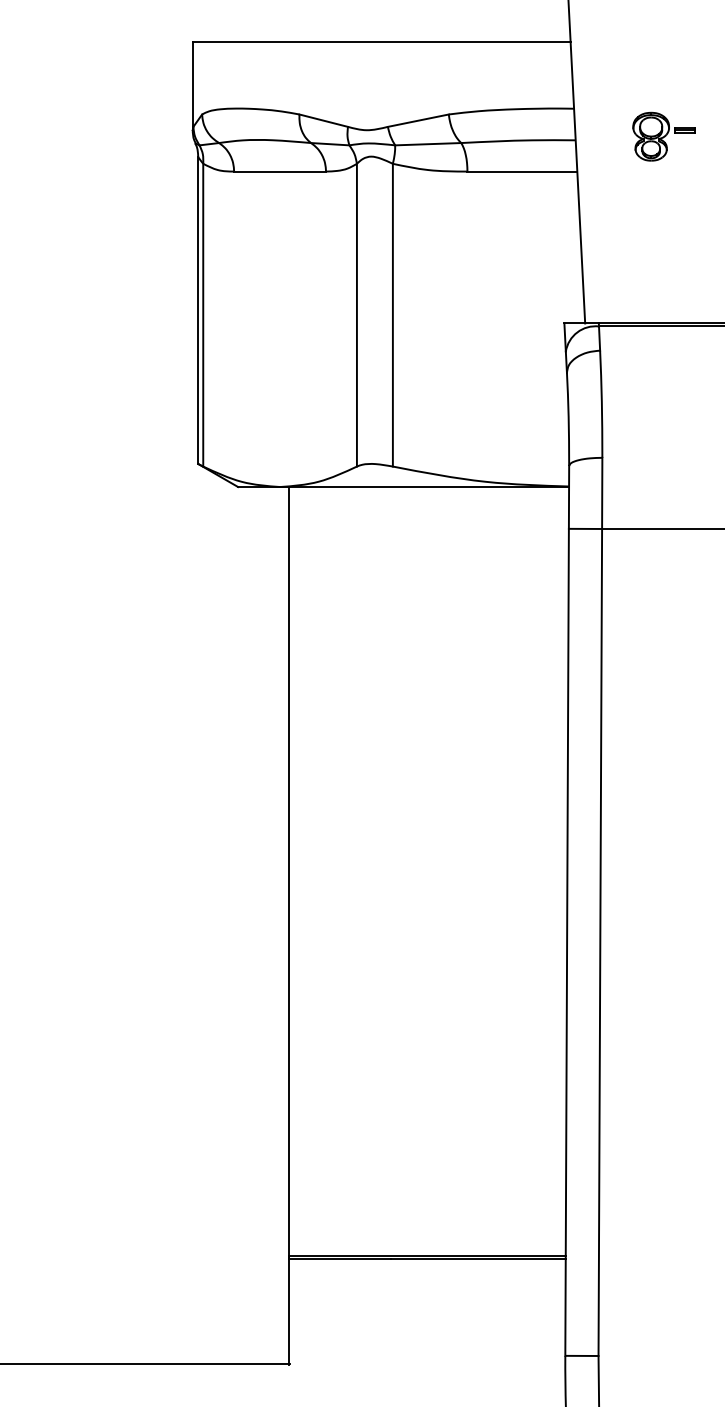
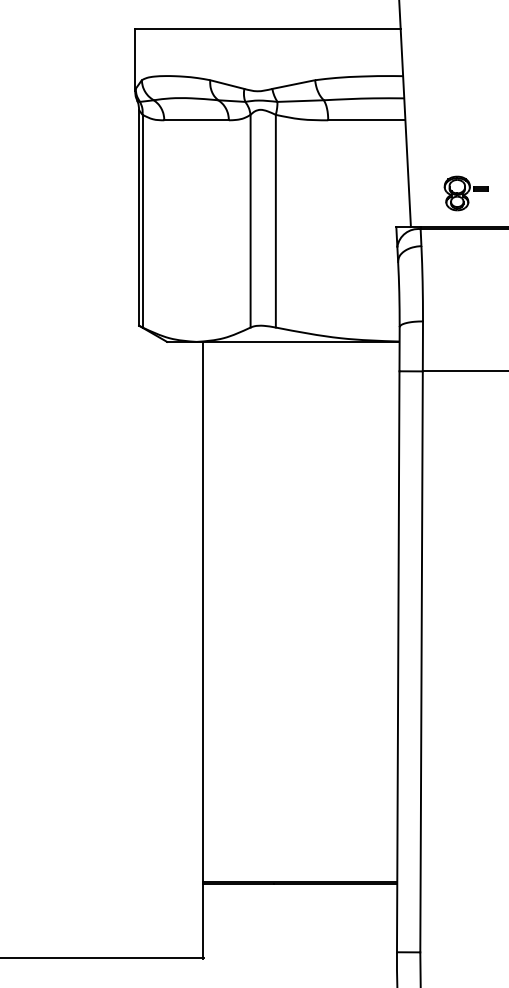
part: (663, 136) -> (465, 193), moved

